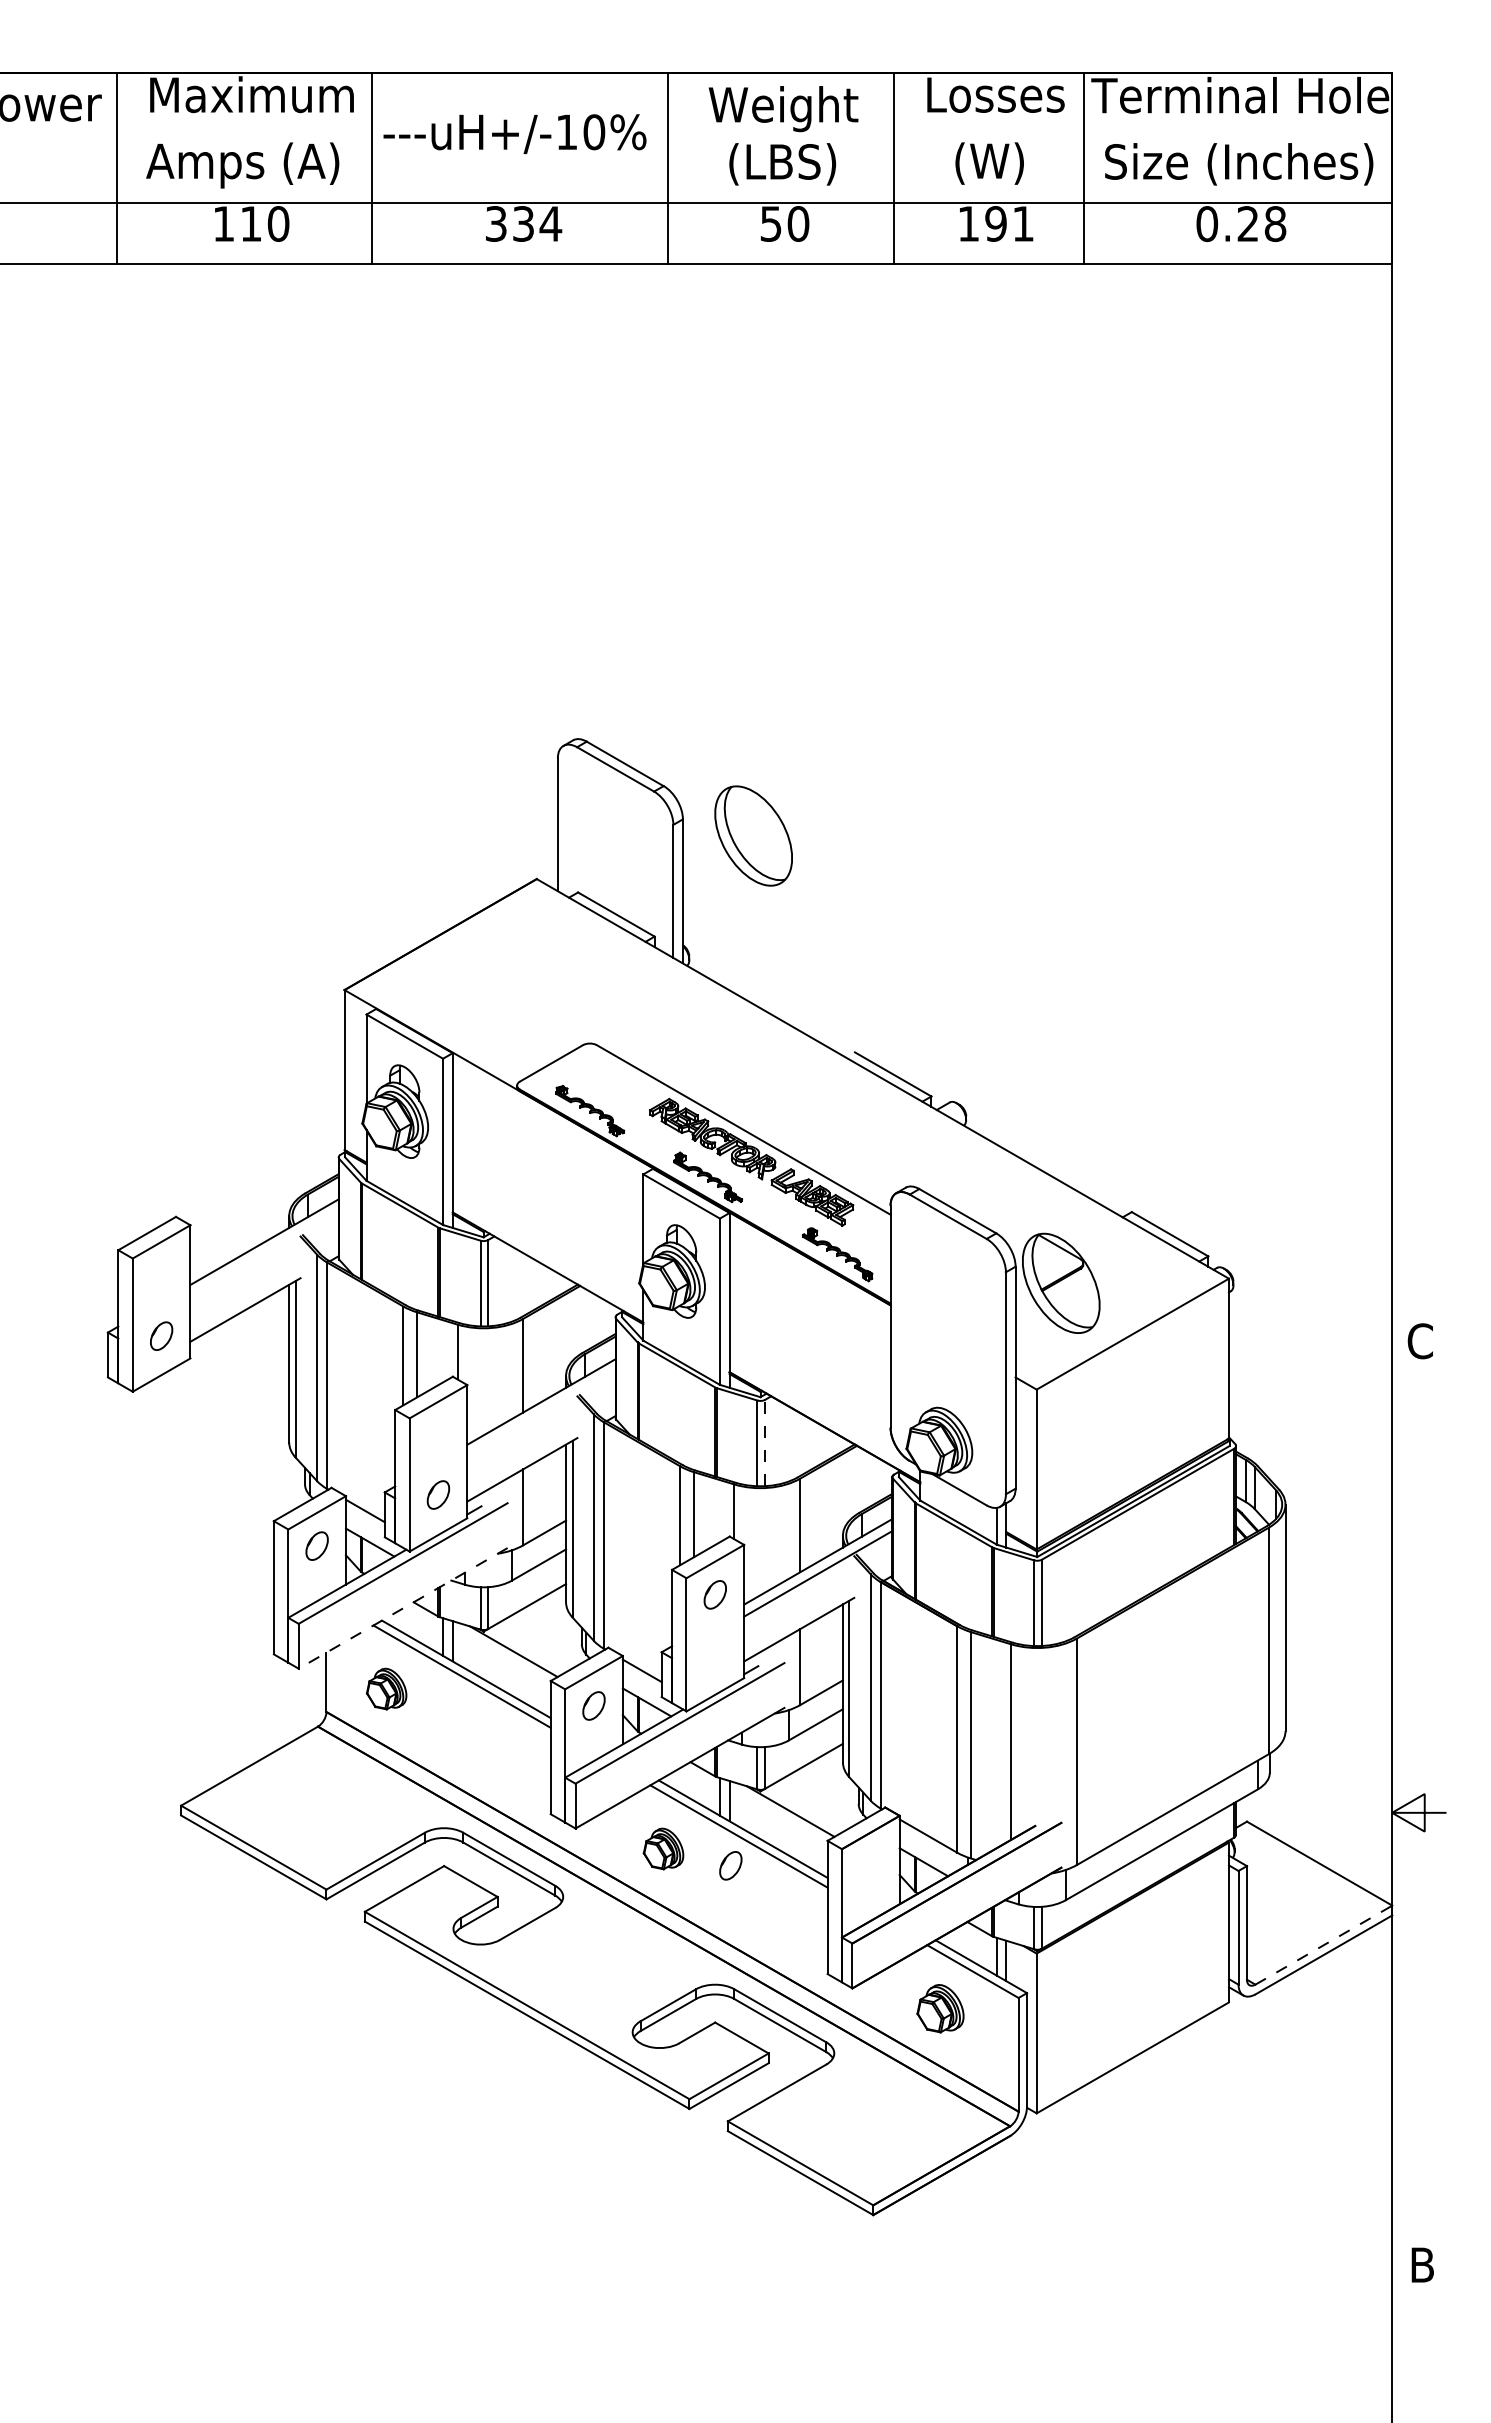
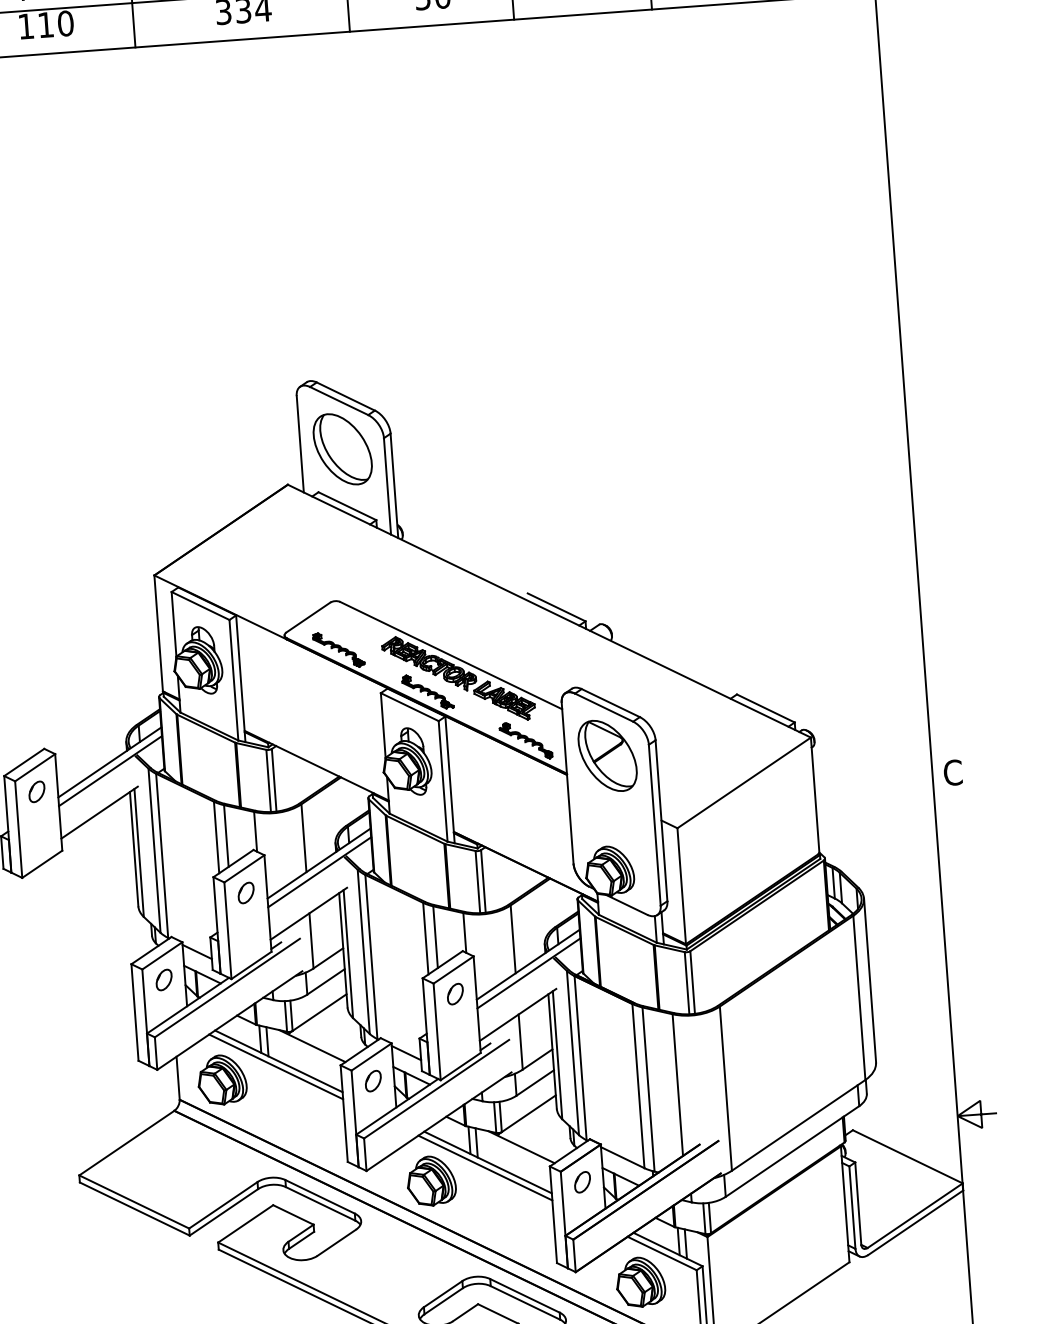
part: (753, 835) -> (342, 448), moved
line: (264, 1253) -> (110, 770), added
part: (1061, 1282) -> (607, 755), moved
part: (161, 1335) -> (36, 791), moved
line: (541, 1413) -> (319, 871), added
line: (765, 1442) -> (483, 881), dashed -> solid
part: (438, 1494) -> (246, 892), moved
line: (403, 1608) -> (230, 1020), dashed -> solid
part: (386, 1688) -> (222, 1079), size x1.67
part: (663, 1848) -> (431, 1180), size x1.67
part: (730, 1865) -> (582, 1182), moved
line: (1324, 1944) -> (915, 1215), dashed -> solid
part: (940, 2008) -> (640, 1282), size x1.43

